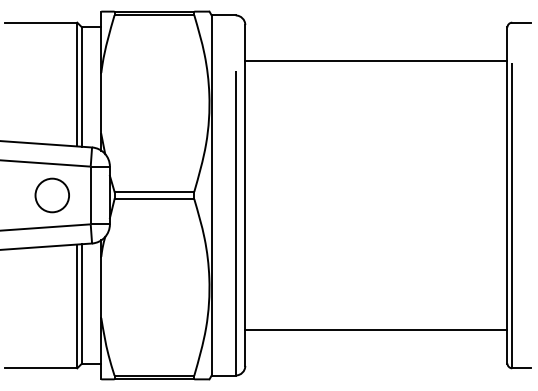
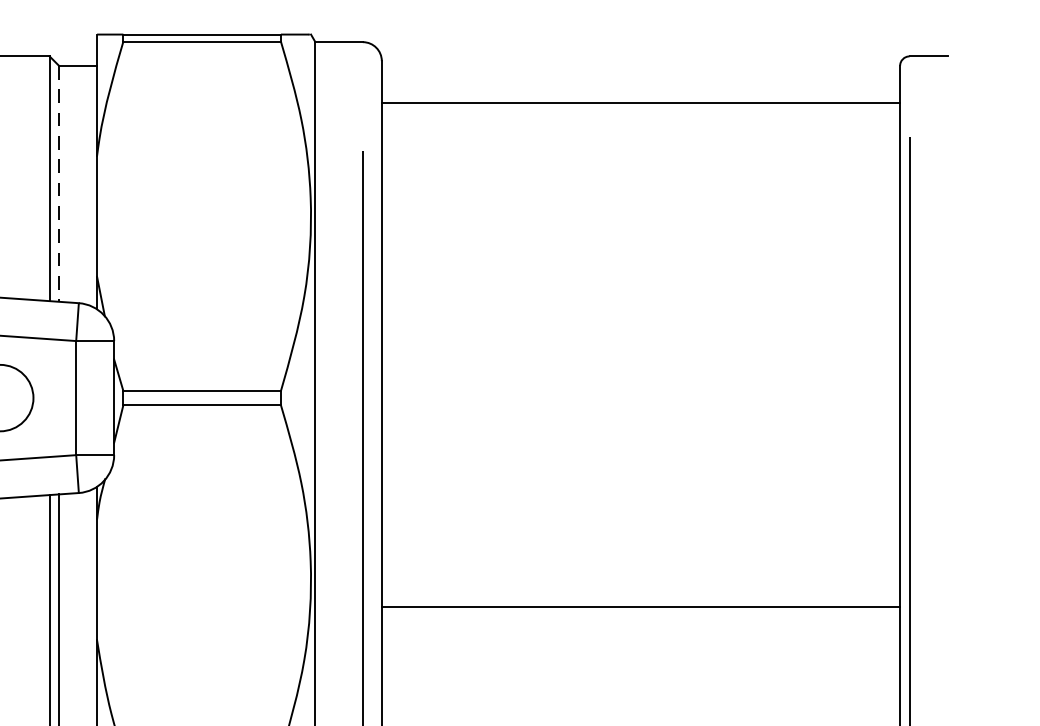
line: (376, 61) -> (641, 103), moved
line: (82, 87) -> (59, 184), solid -> dashed
line: (376, 329) -> (641, 605), moved

